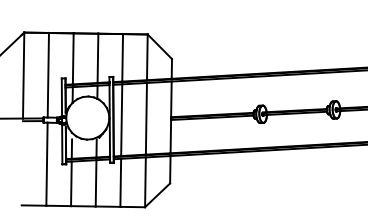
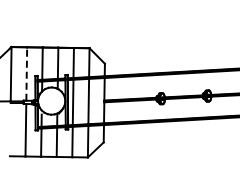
line: (47, 76) -> (26, 74), solid -> dashed

